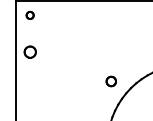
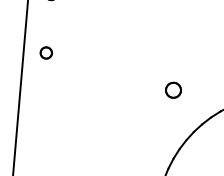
part: (29, 51) -> (45, 51), size x0.62
part: (110, 81) -> (172, 90), moved

